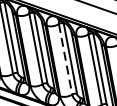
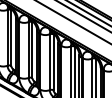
line: (65, 59) -> (49, 62), dashed -> solid

